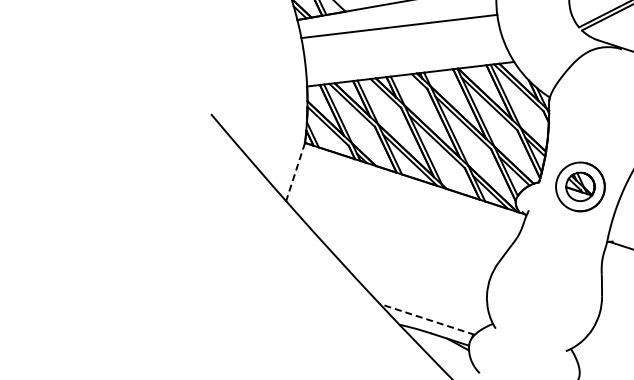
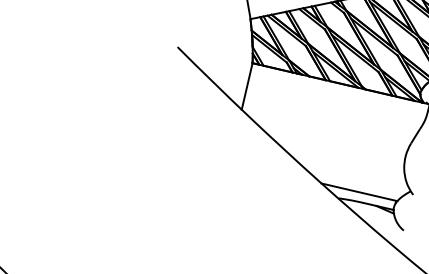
line: (295, 172) -> (247, 86), dashed -> solid
line: (427, 319) -> (359, 192), dashed -> solid

